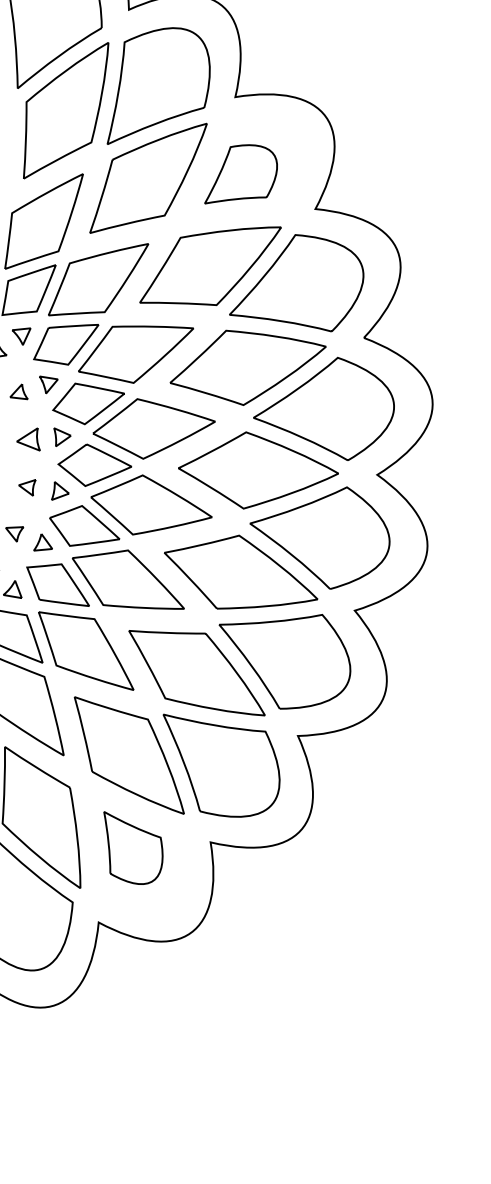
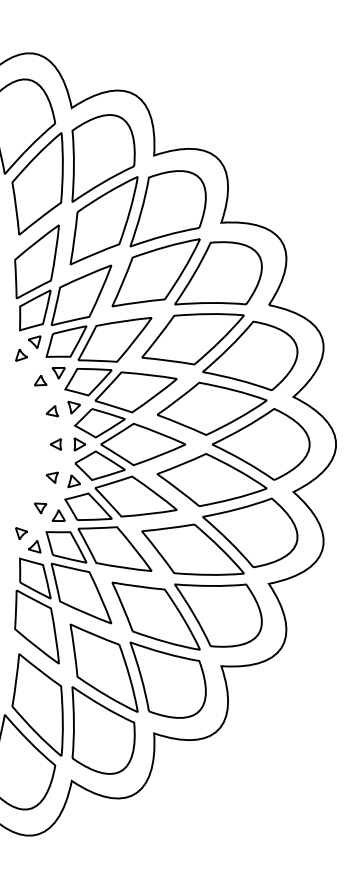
part: (241, 175) -> (167, 208), size x1.67
part: (28, 438) -> (51, 411), size x0.71
part: (130, 848) -> (167, 679), size x1.67

